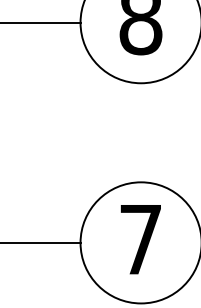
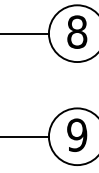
text: (141, 238) -> (77, 134), 7 -> 9

